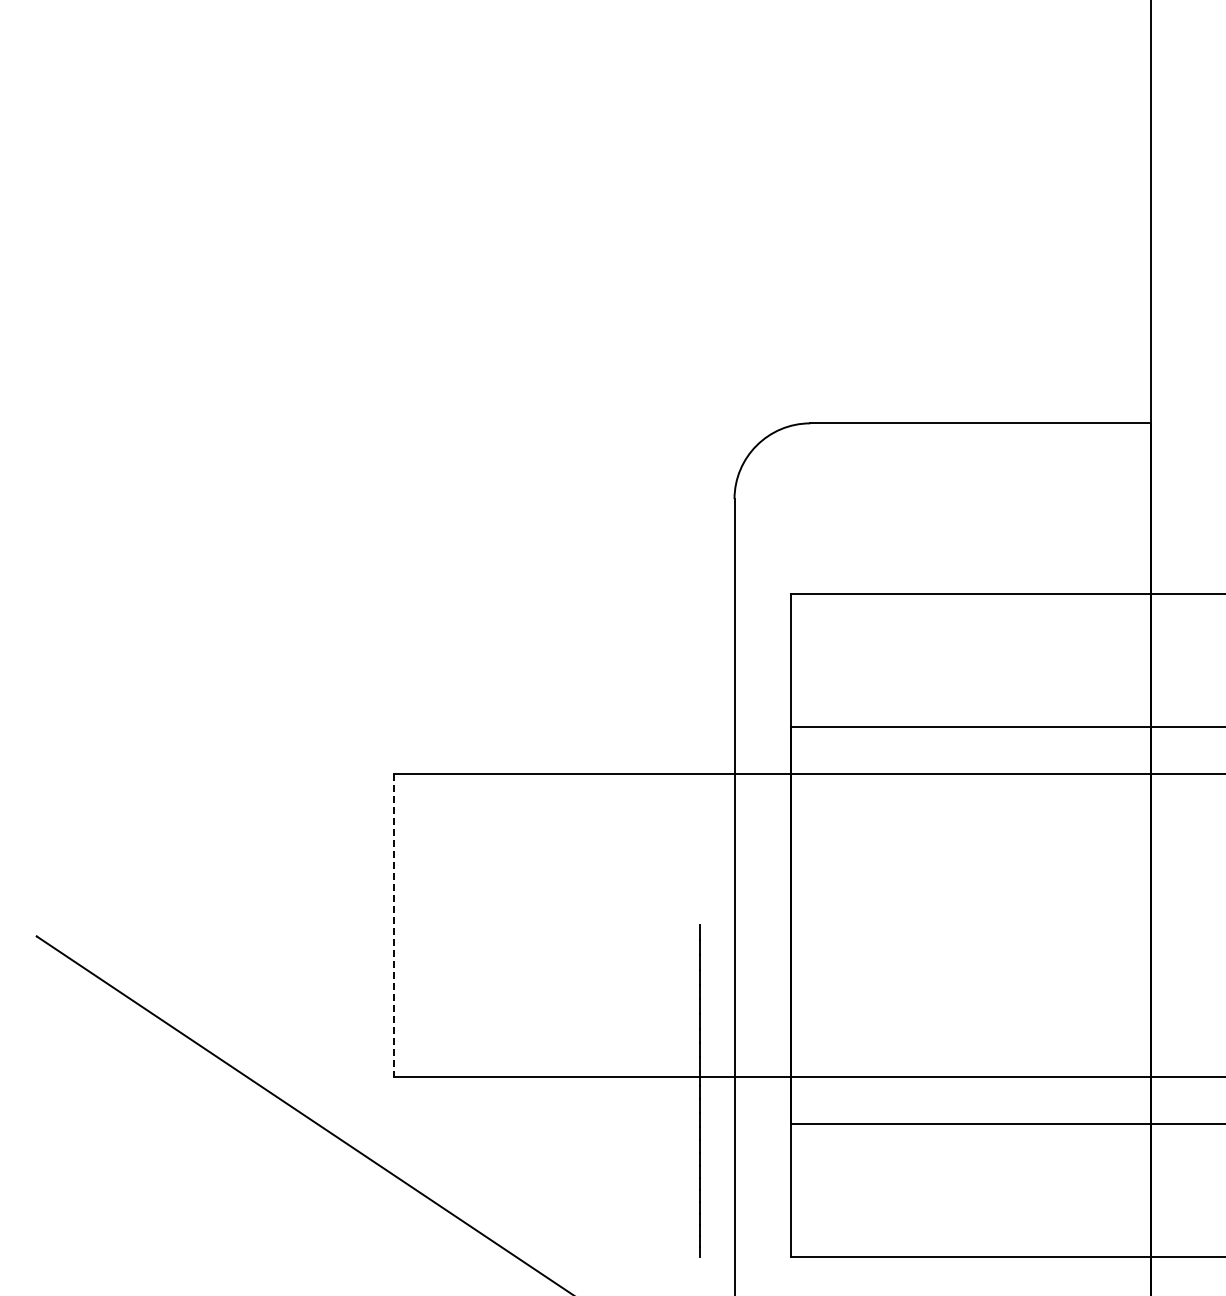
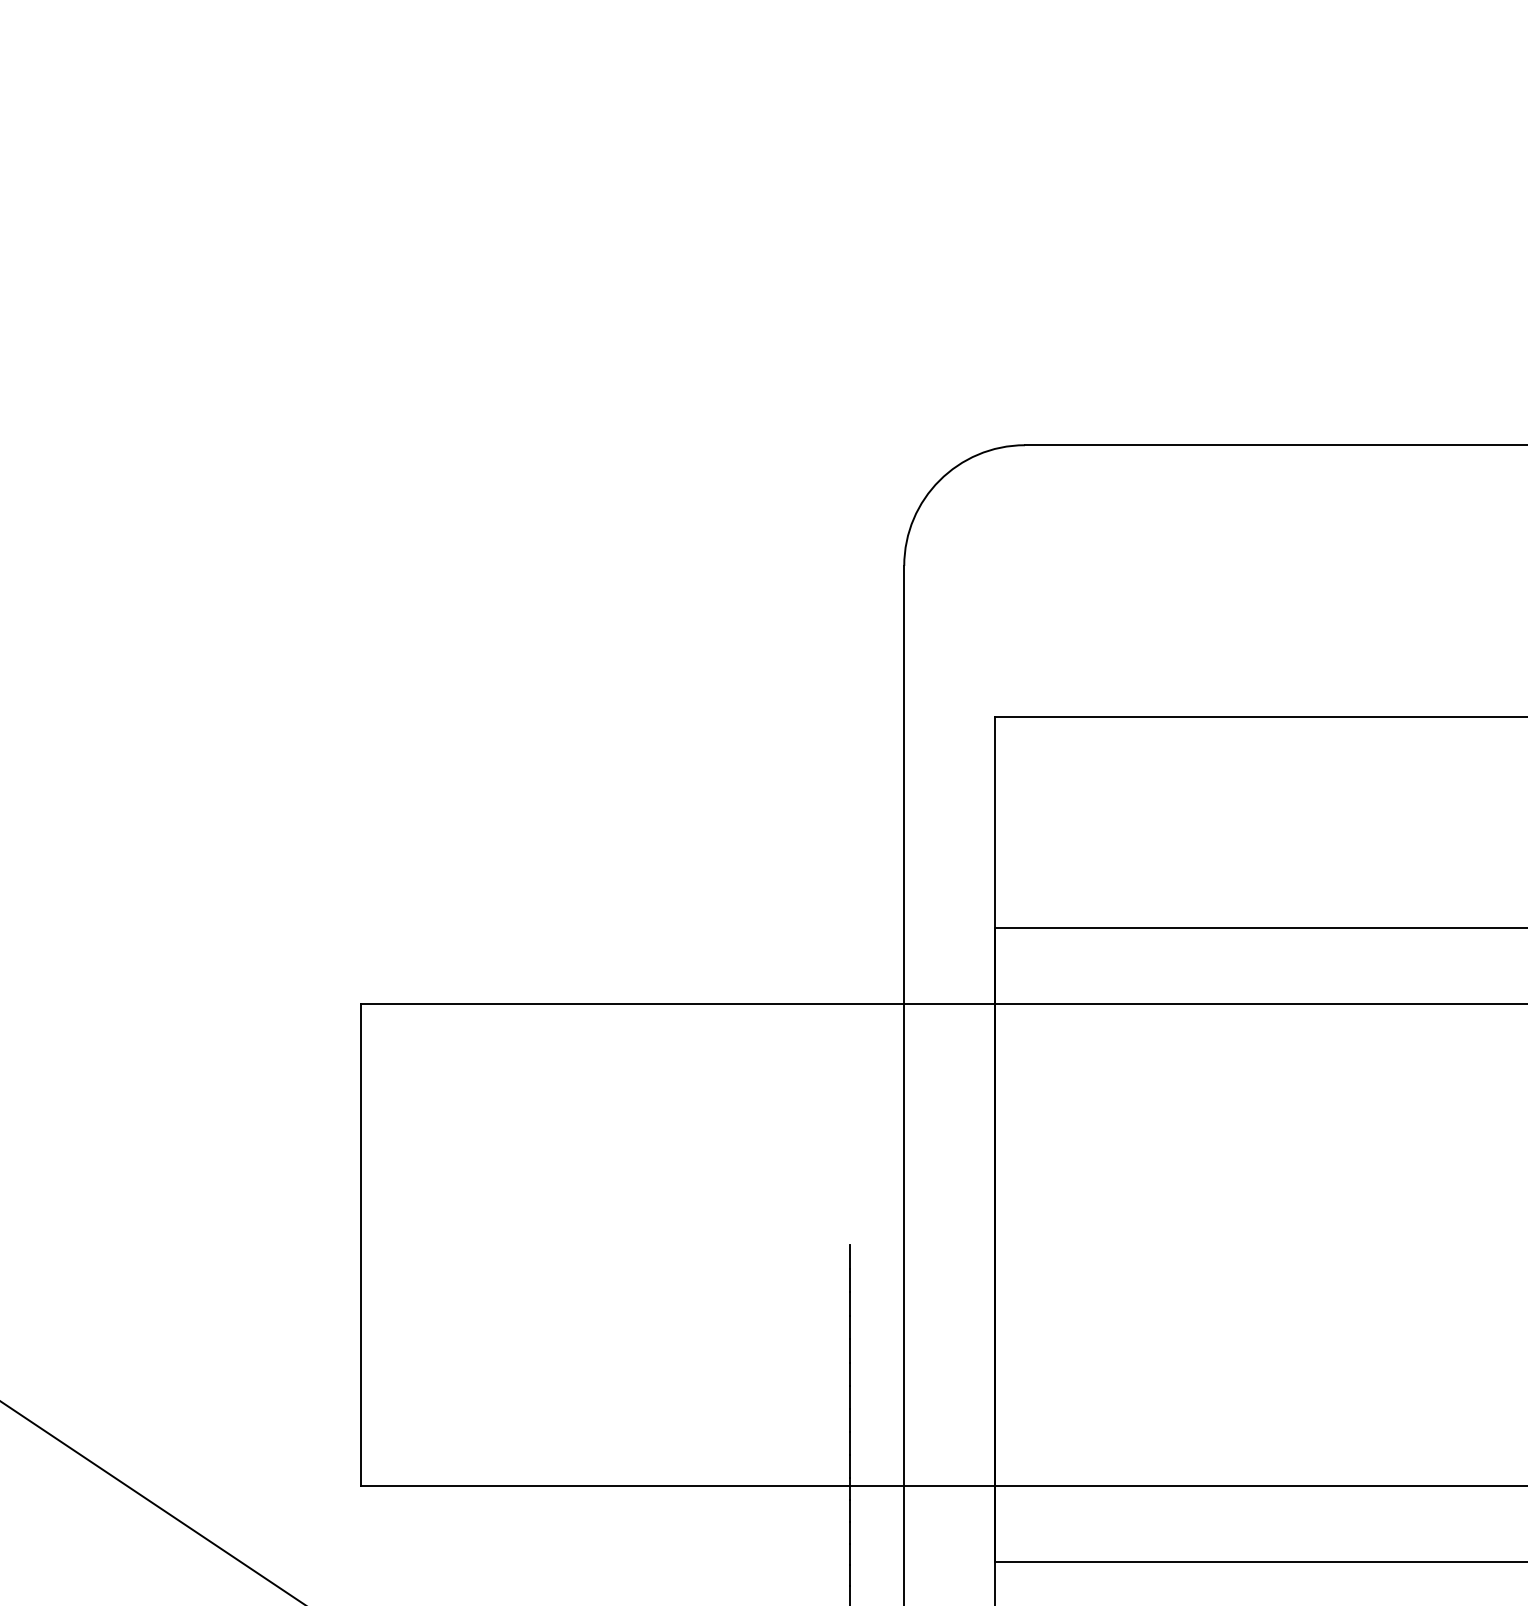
line: (393, 925) -> (361, 1245), dashed -> solid

